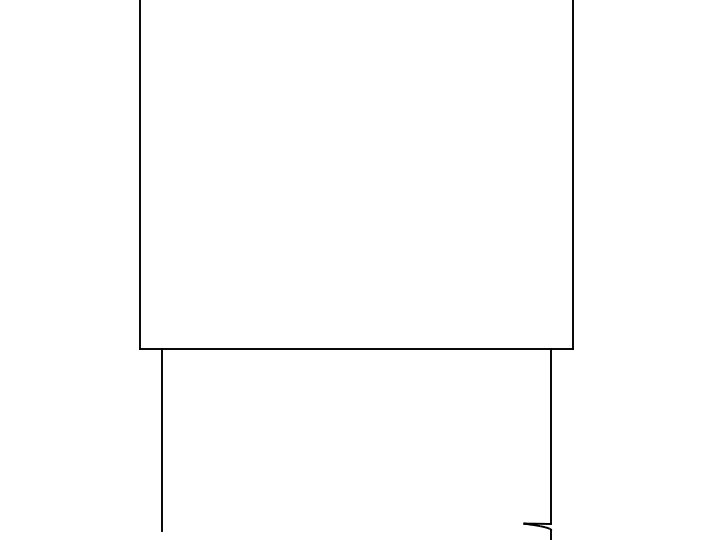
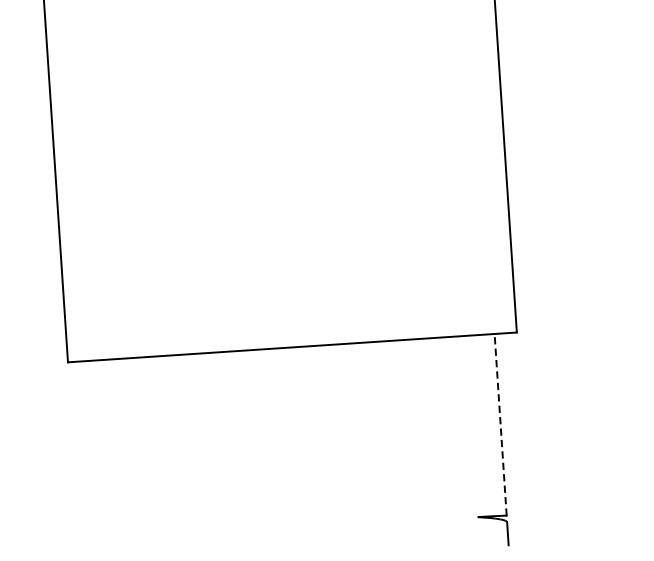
line: (551, 436) -> (500, 424), solid -> dashed
line: (161, 440) -> (96, 455), removed

